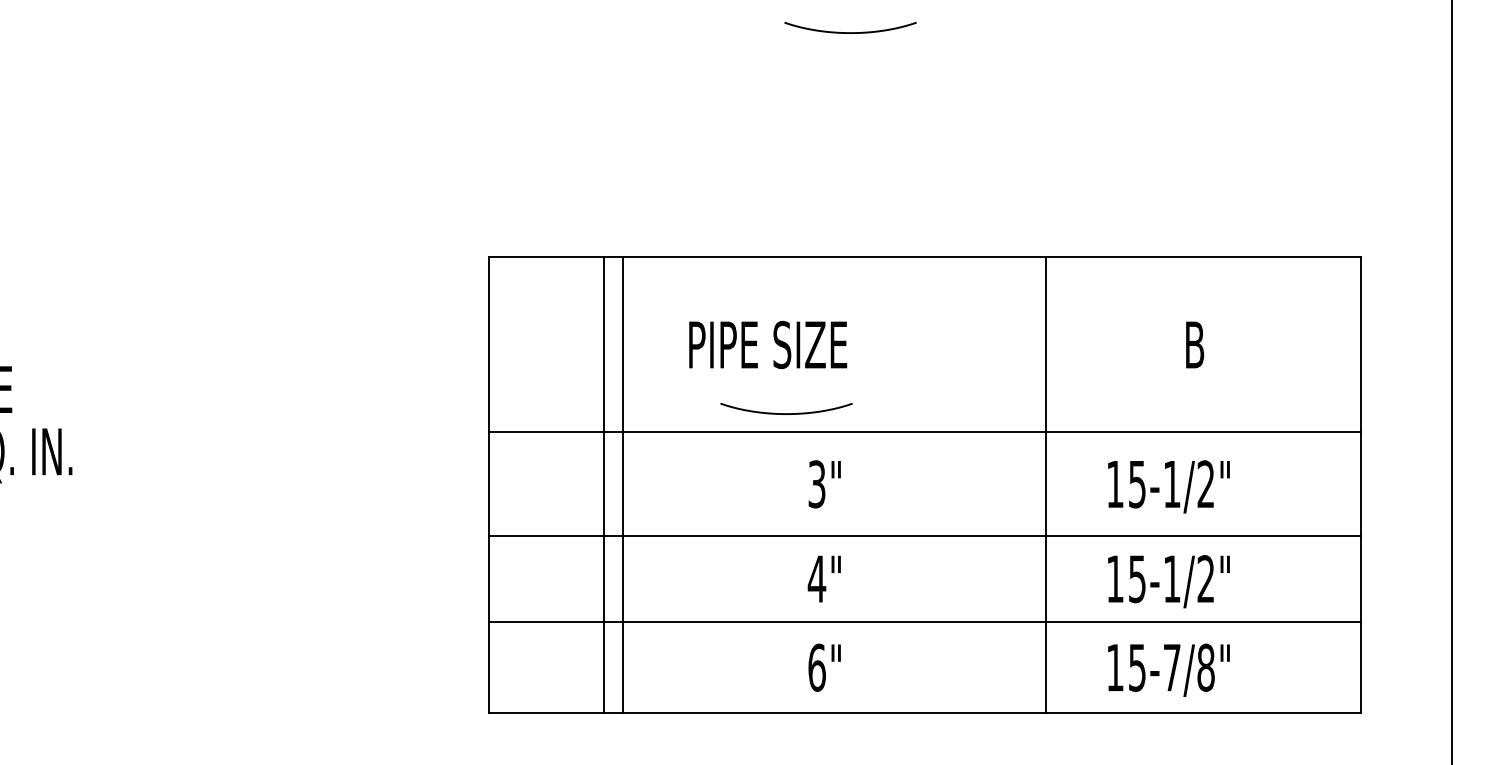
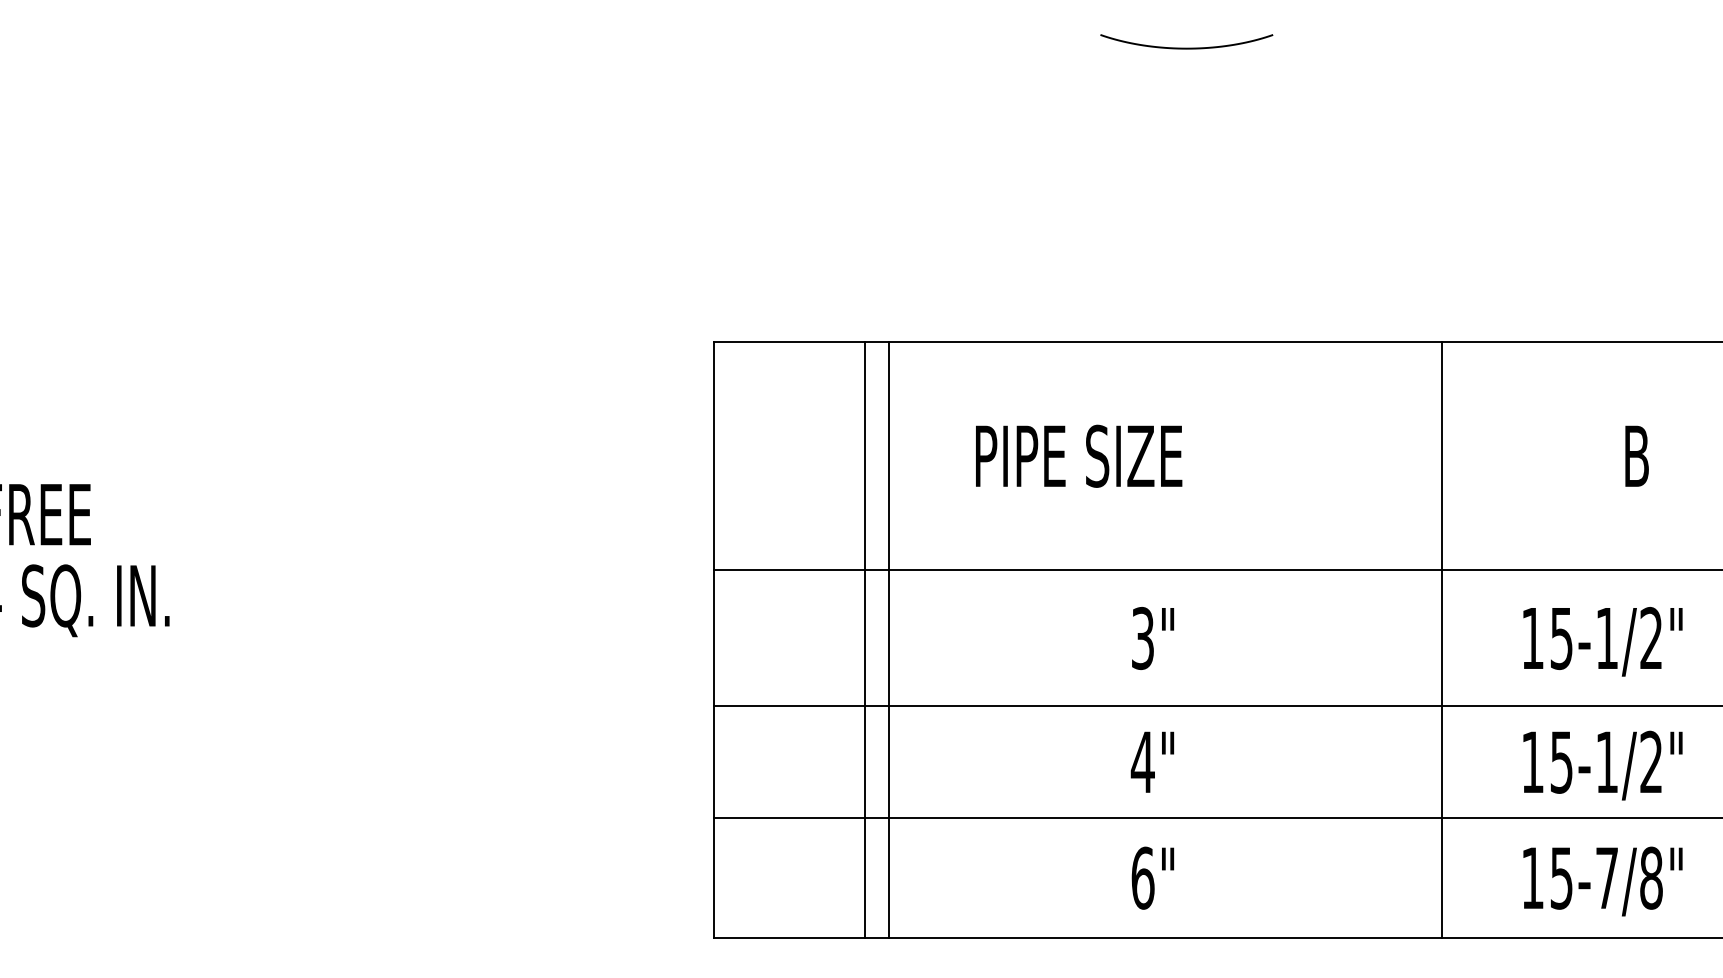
curve: (786, 413) -> (1103, 545), removed

